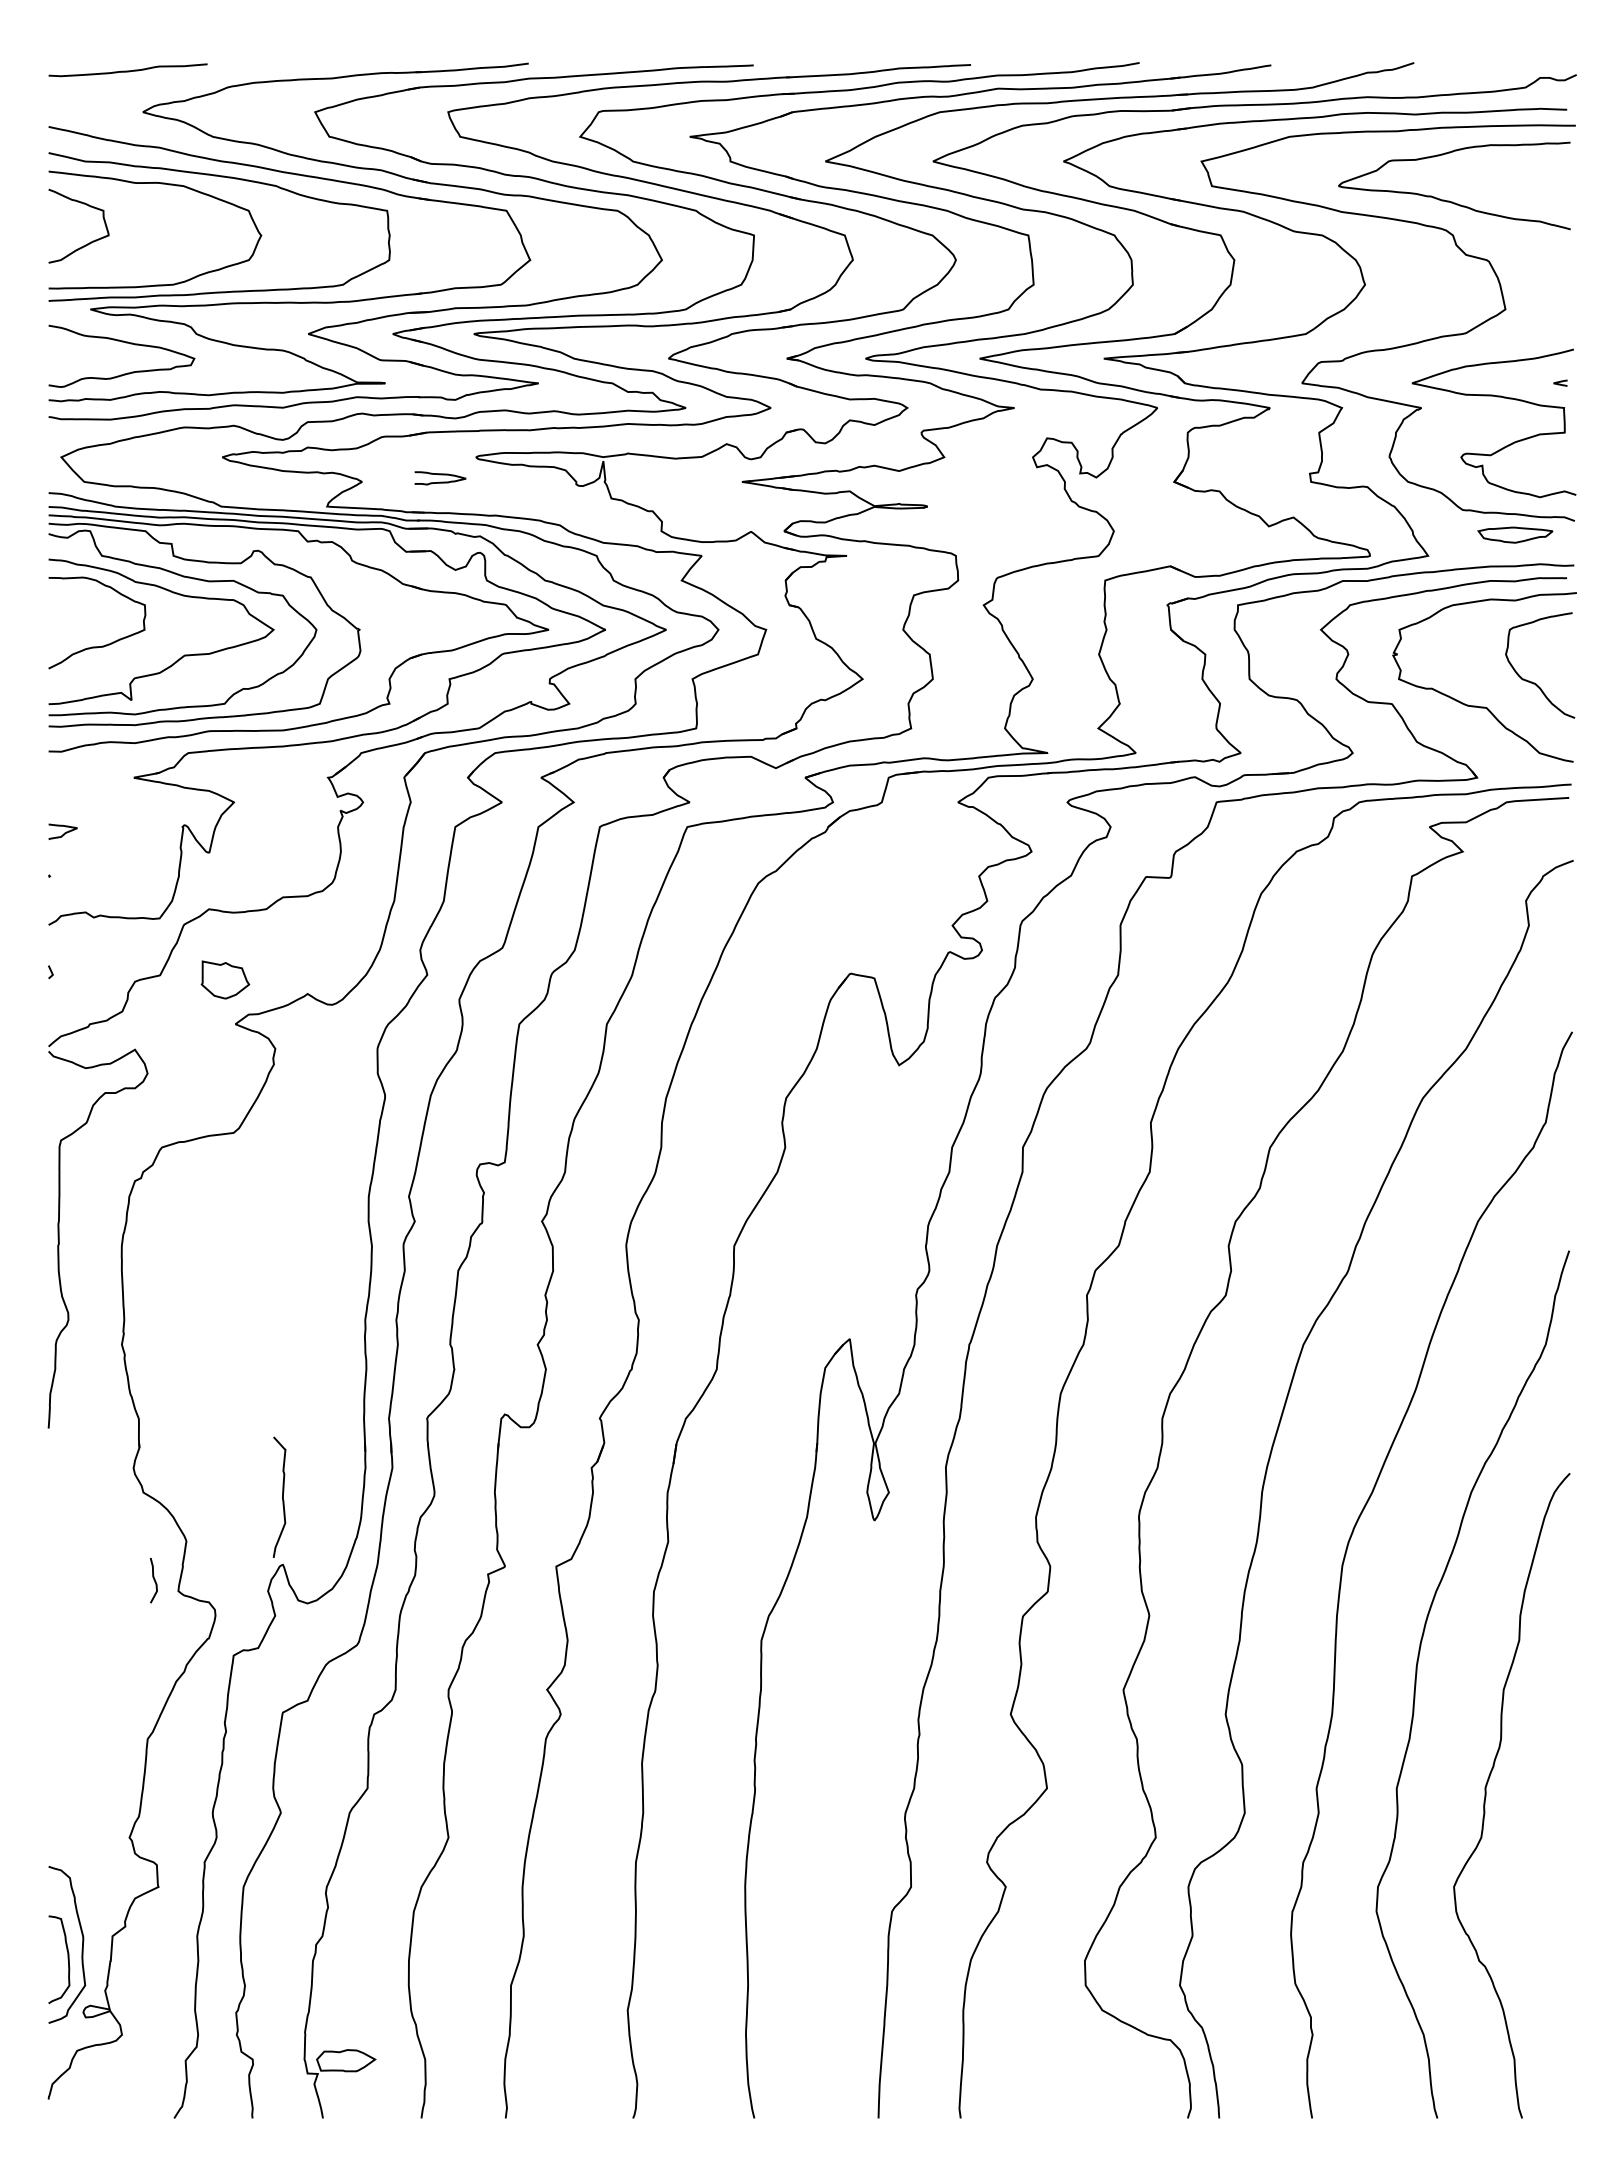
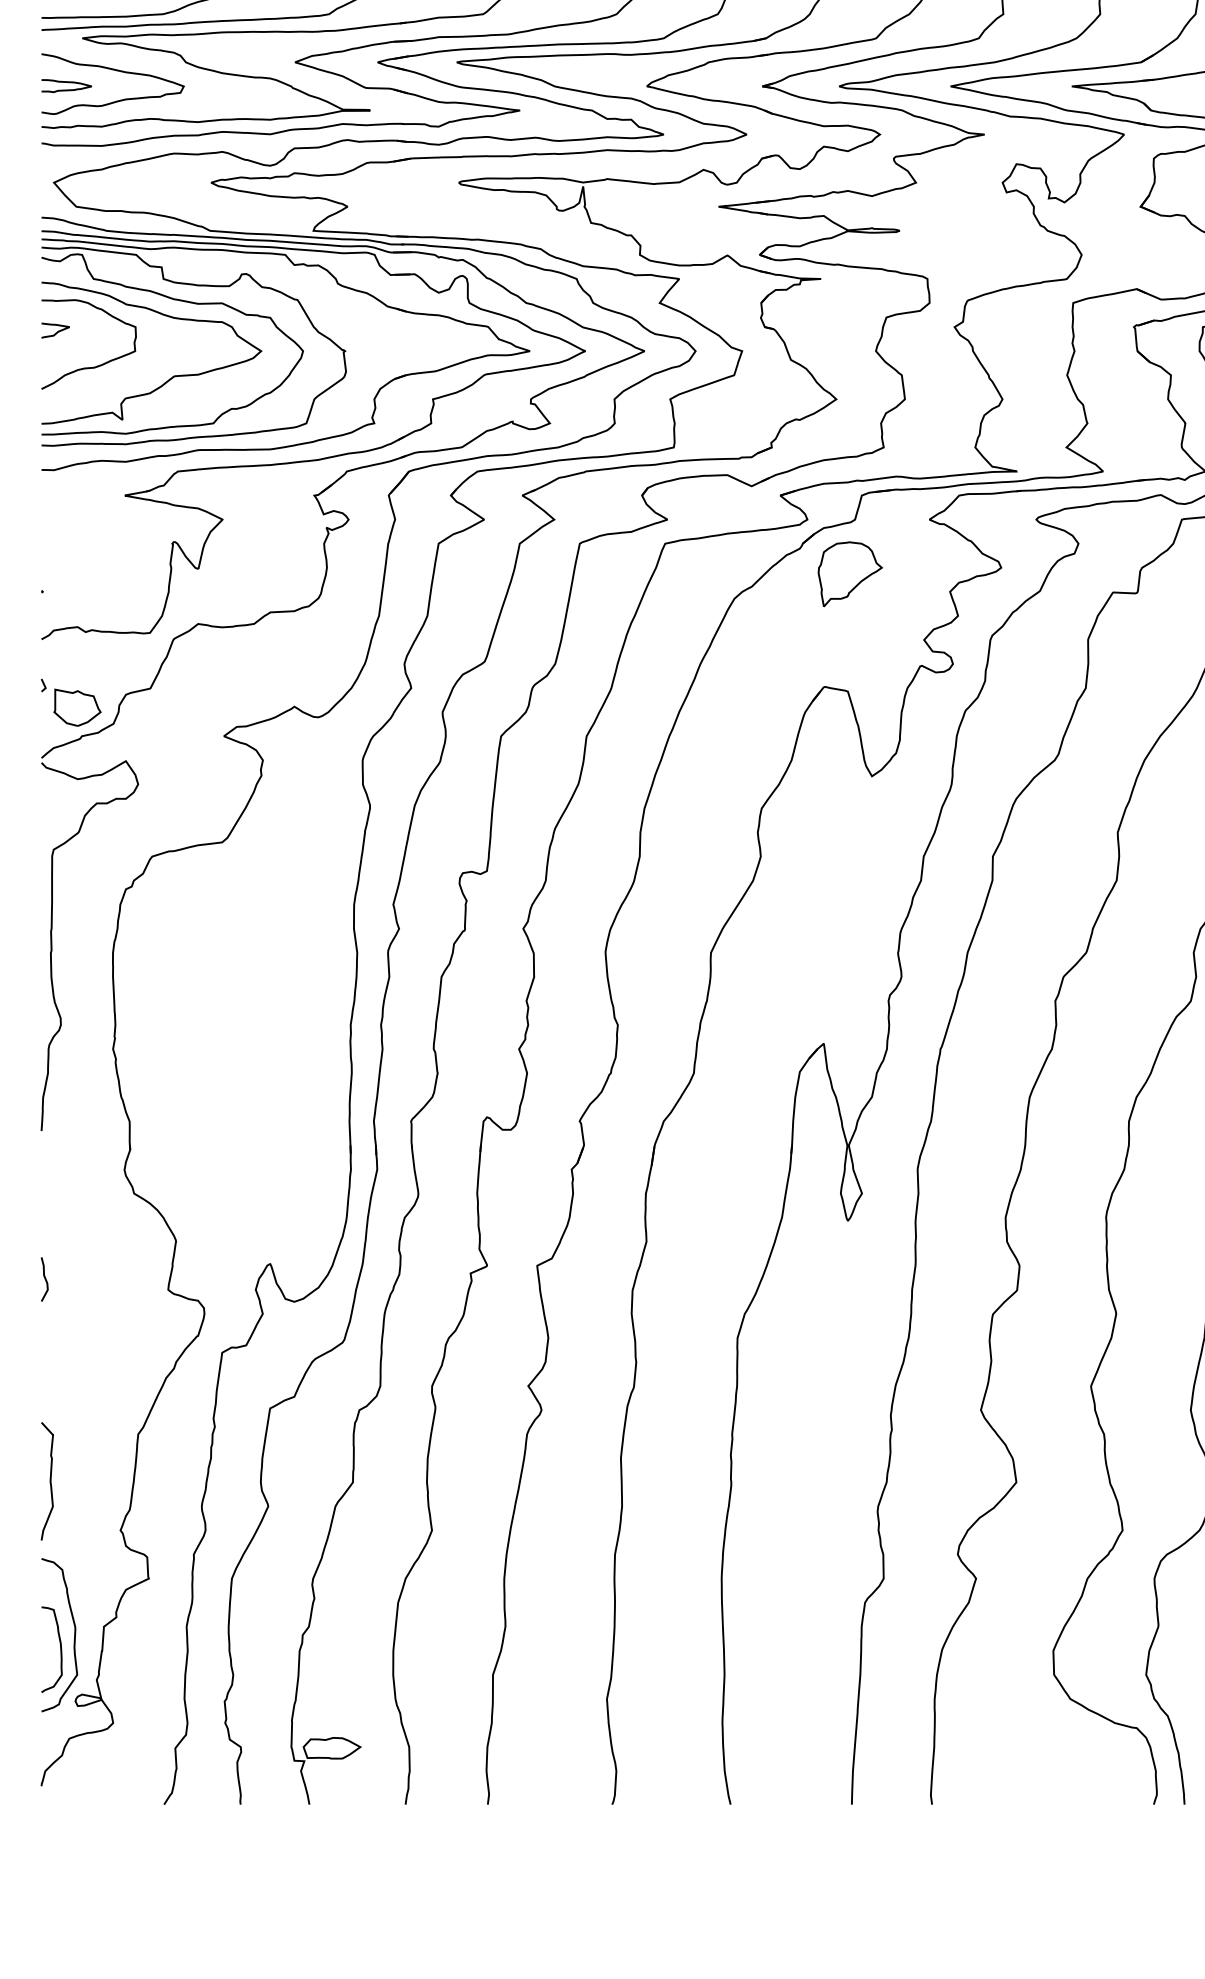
curve: (440, 475) -> (66, 83), moved
curve: (64, 832) -> (57, 331), moved
part: (876, 857) -> (849, 573), added
part: (225, 979) -> (77, 707), moved
curve: (282, 1496) -> (50, 1480), moved
curve: (153, 1580) -> (44, 1279), moved

